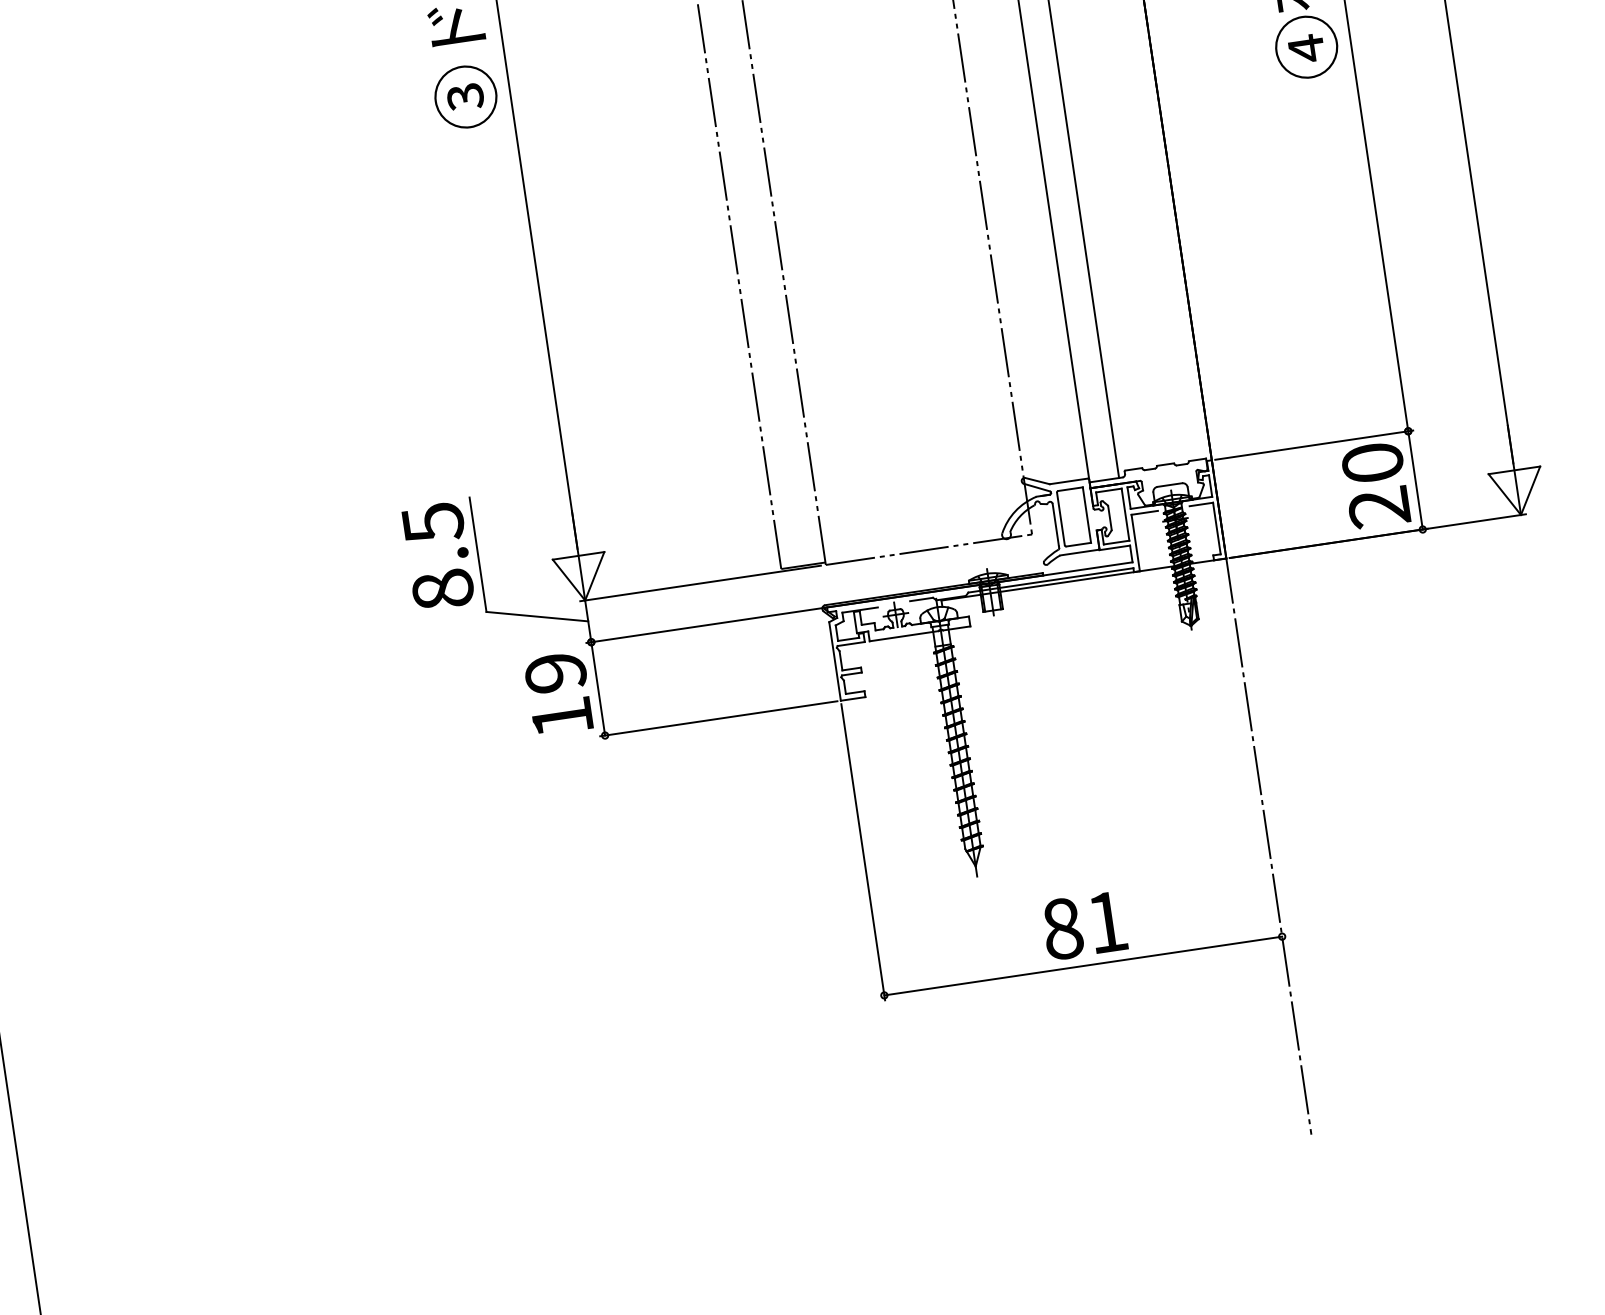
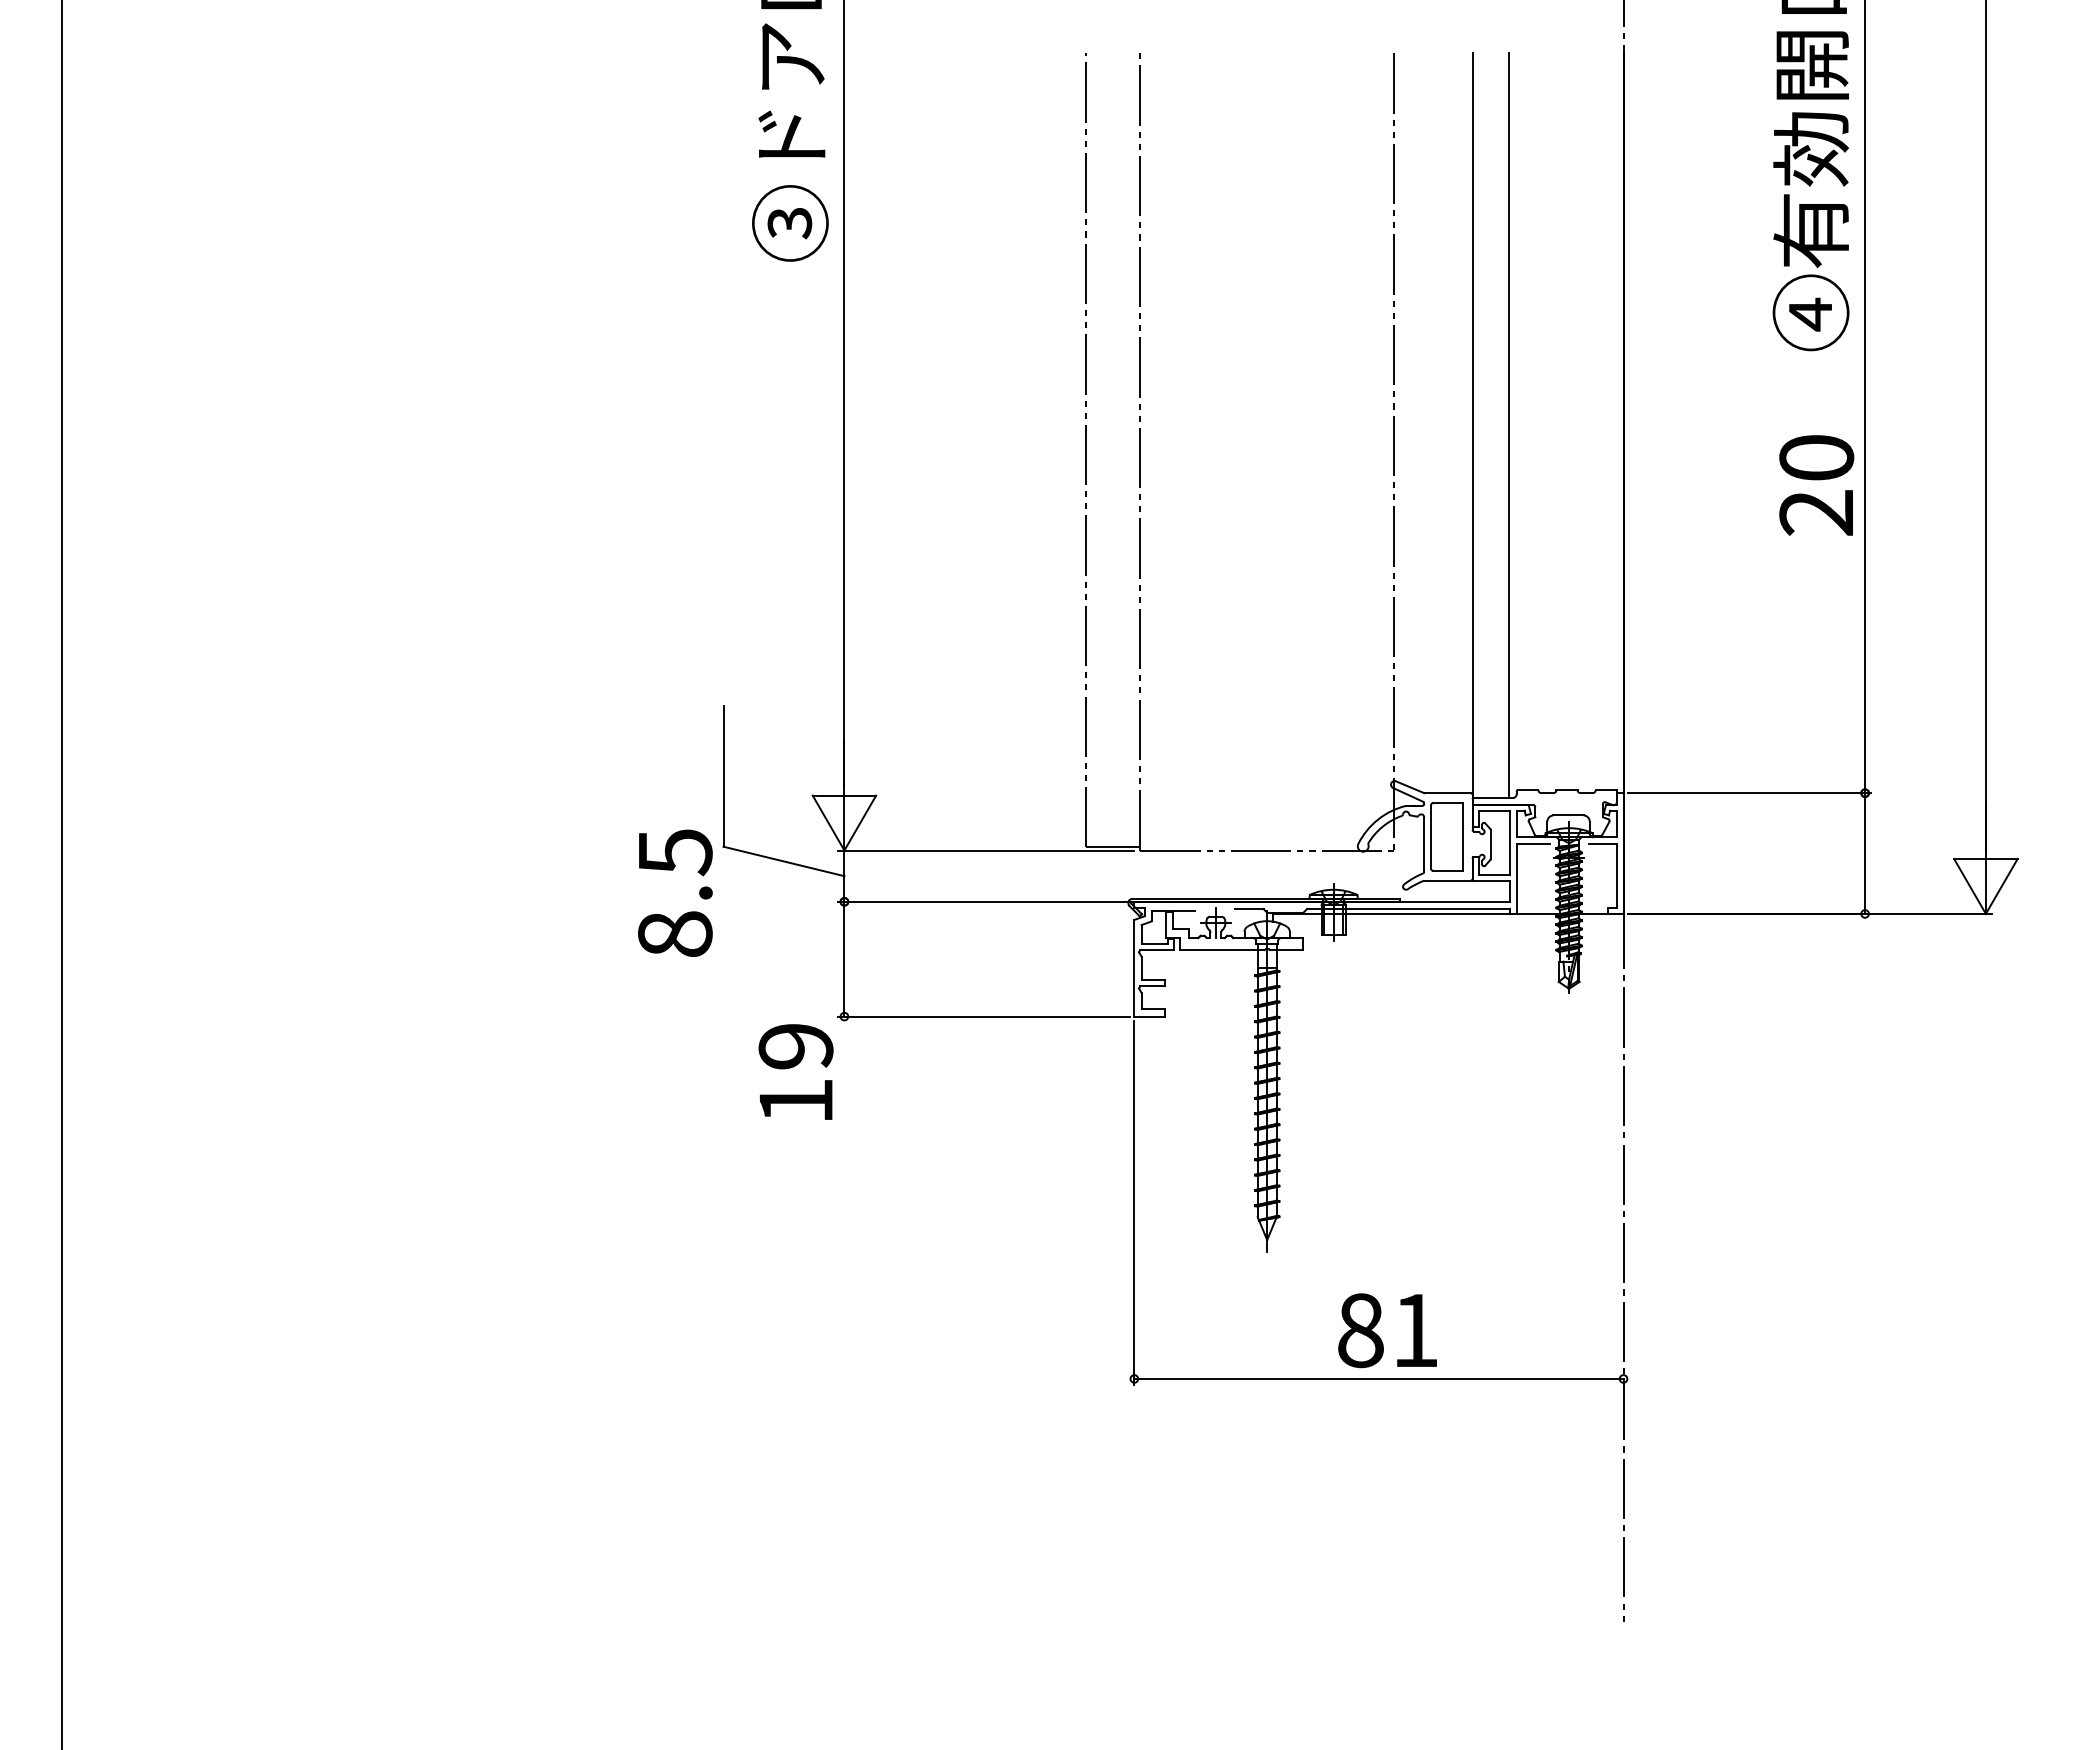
text: (1375, 485) -> (1816, 485), moved
text: (438, 555) -> (675, 892), moved
text: (558, 693) -> (795, 1071), moved

